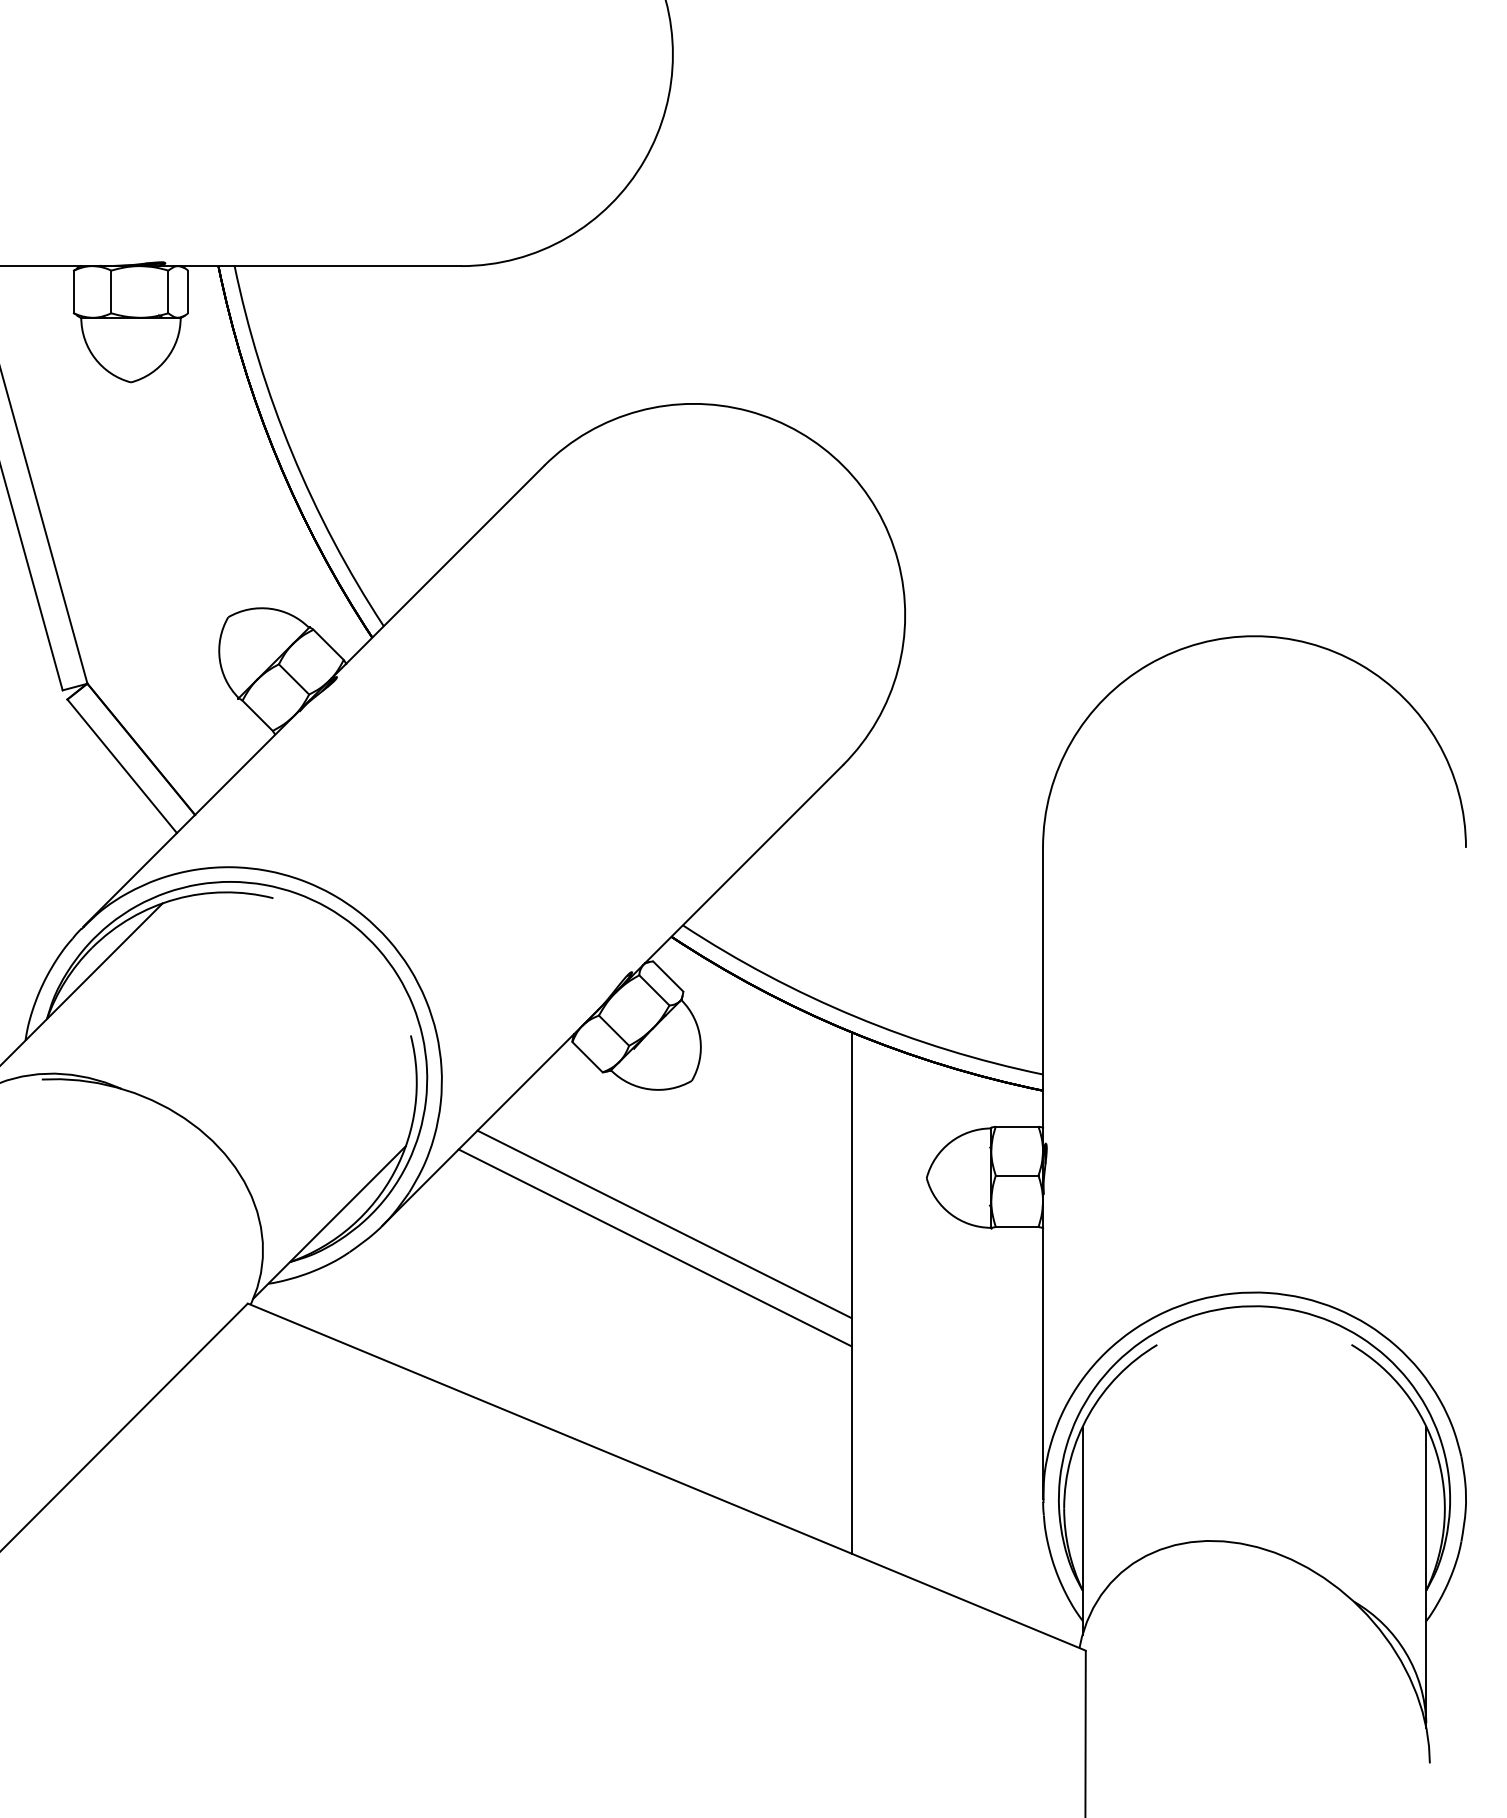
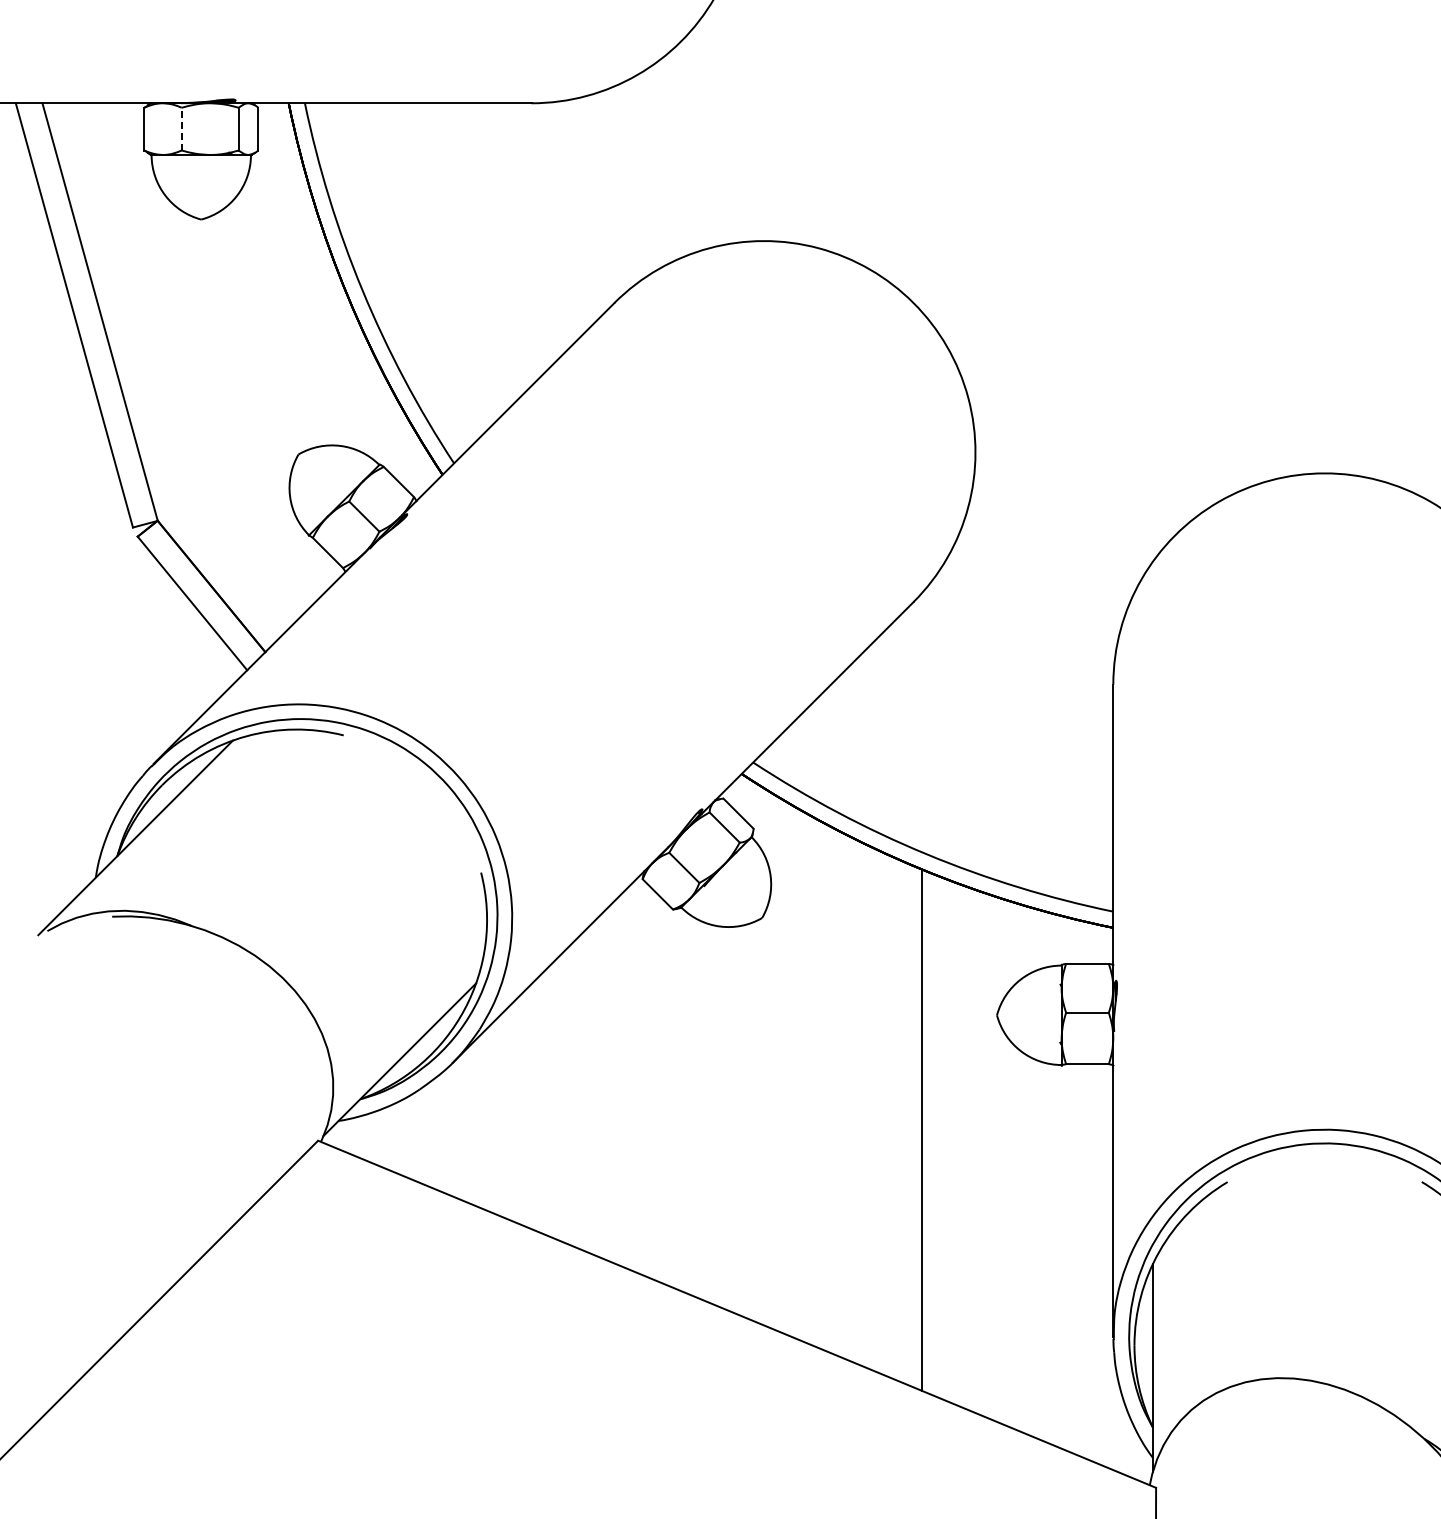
line: (111, 291) -> (181, 128), solid -> dashed
line: (664, 1224) -> (734, 1061), removed
line: (654, 1247) -> (724, 1084), removed

